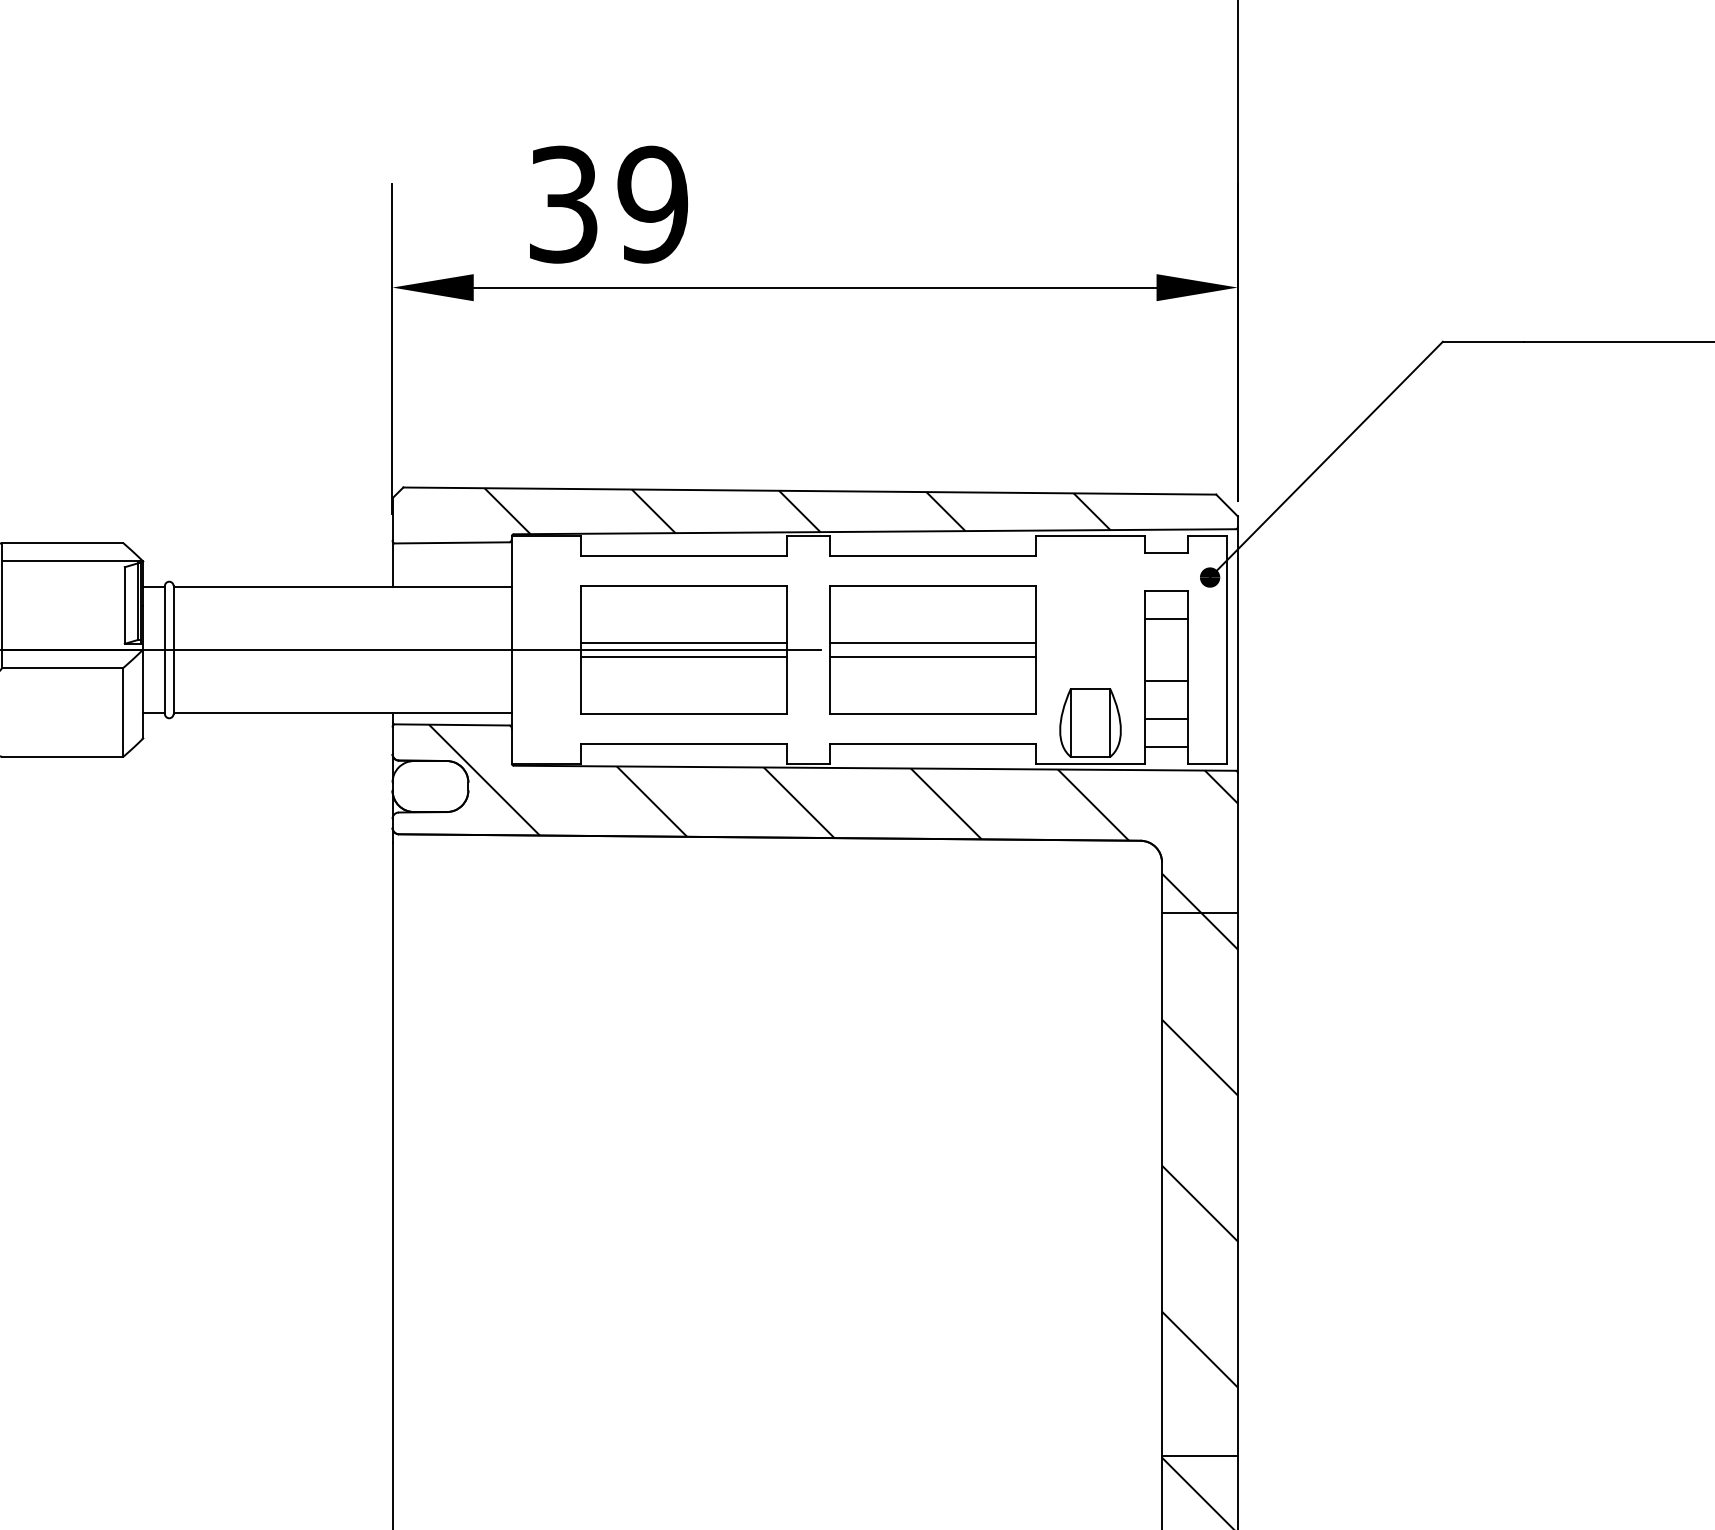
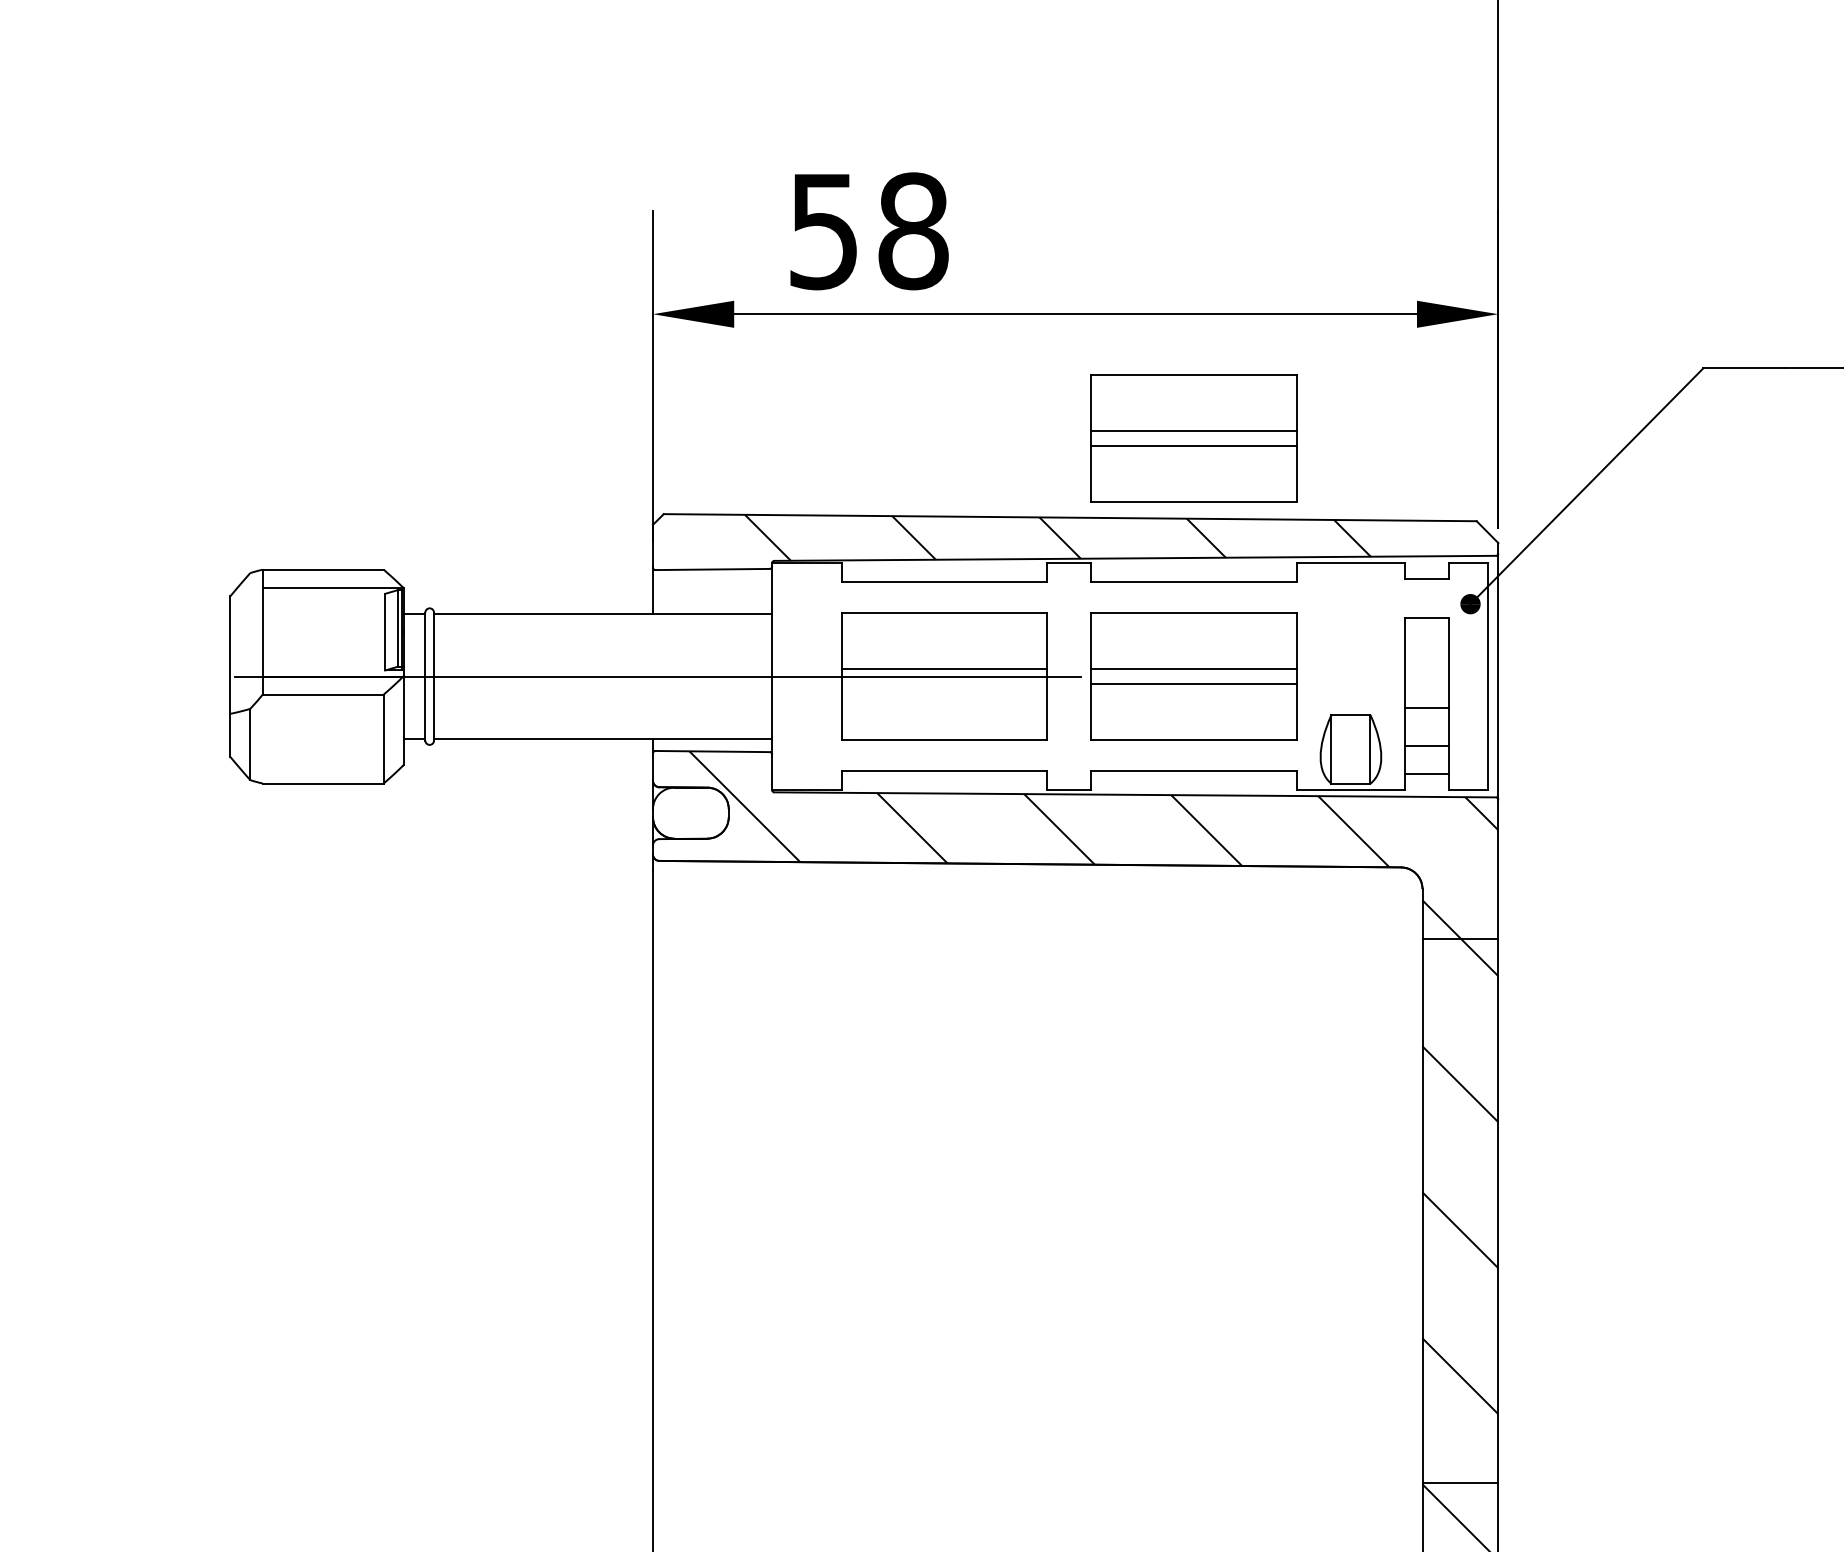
text: (609, 204) -> (869, 231), 39 -> 58
part: (933, 411) -> (1193, 438), added
line: (1166, 618) -> (1426, 645), removed
line: (684, 656) -> (944, 683), removed

